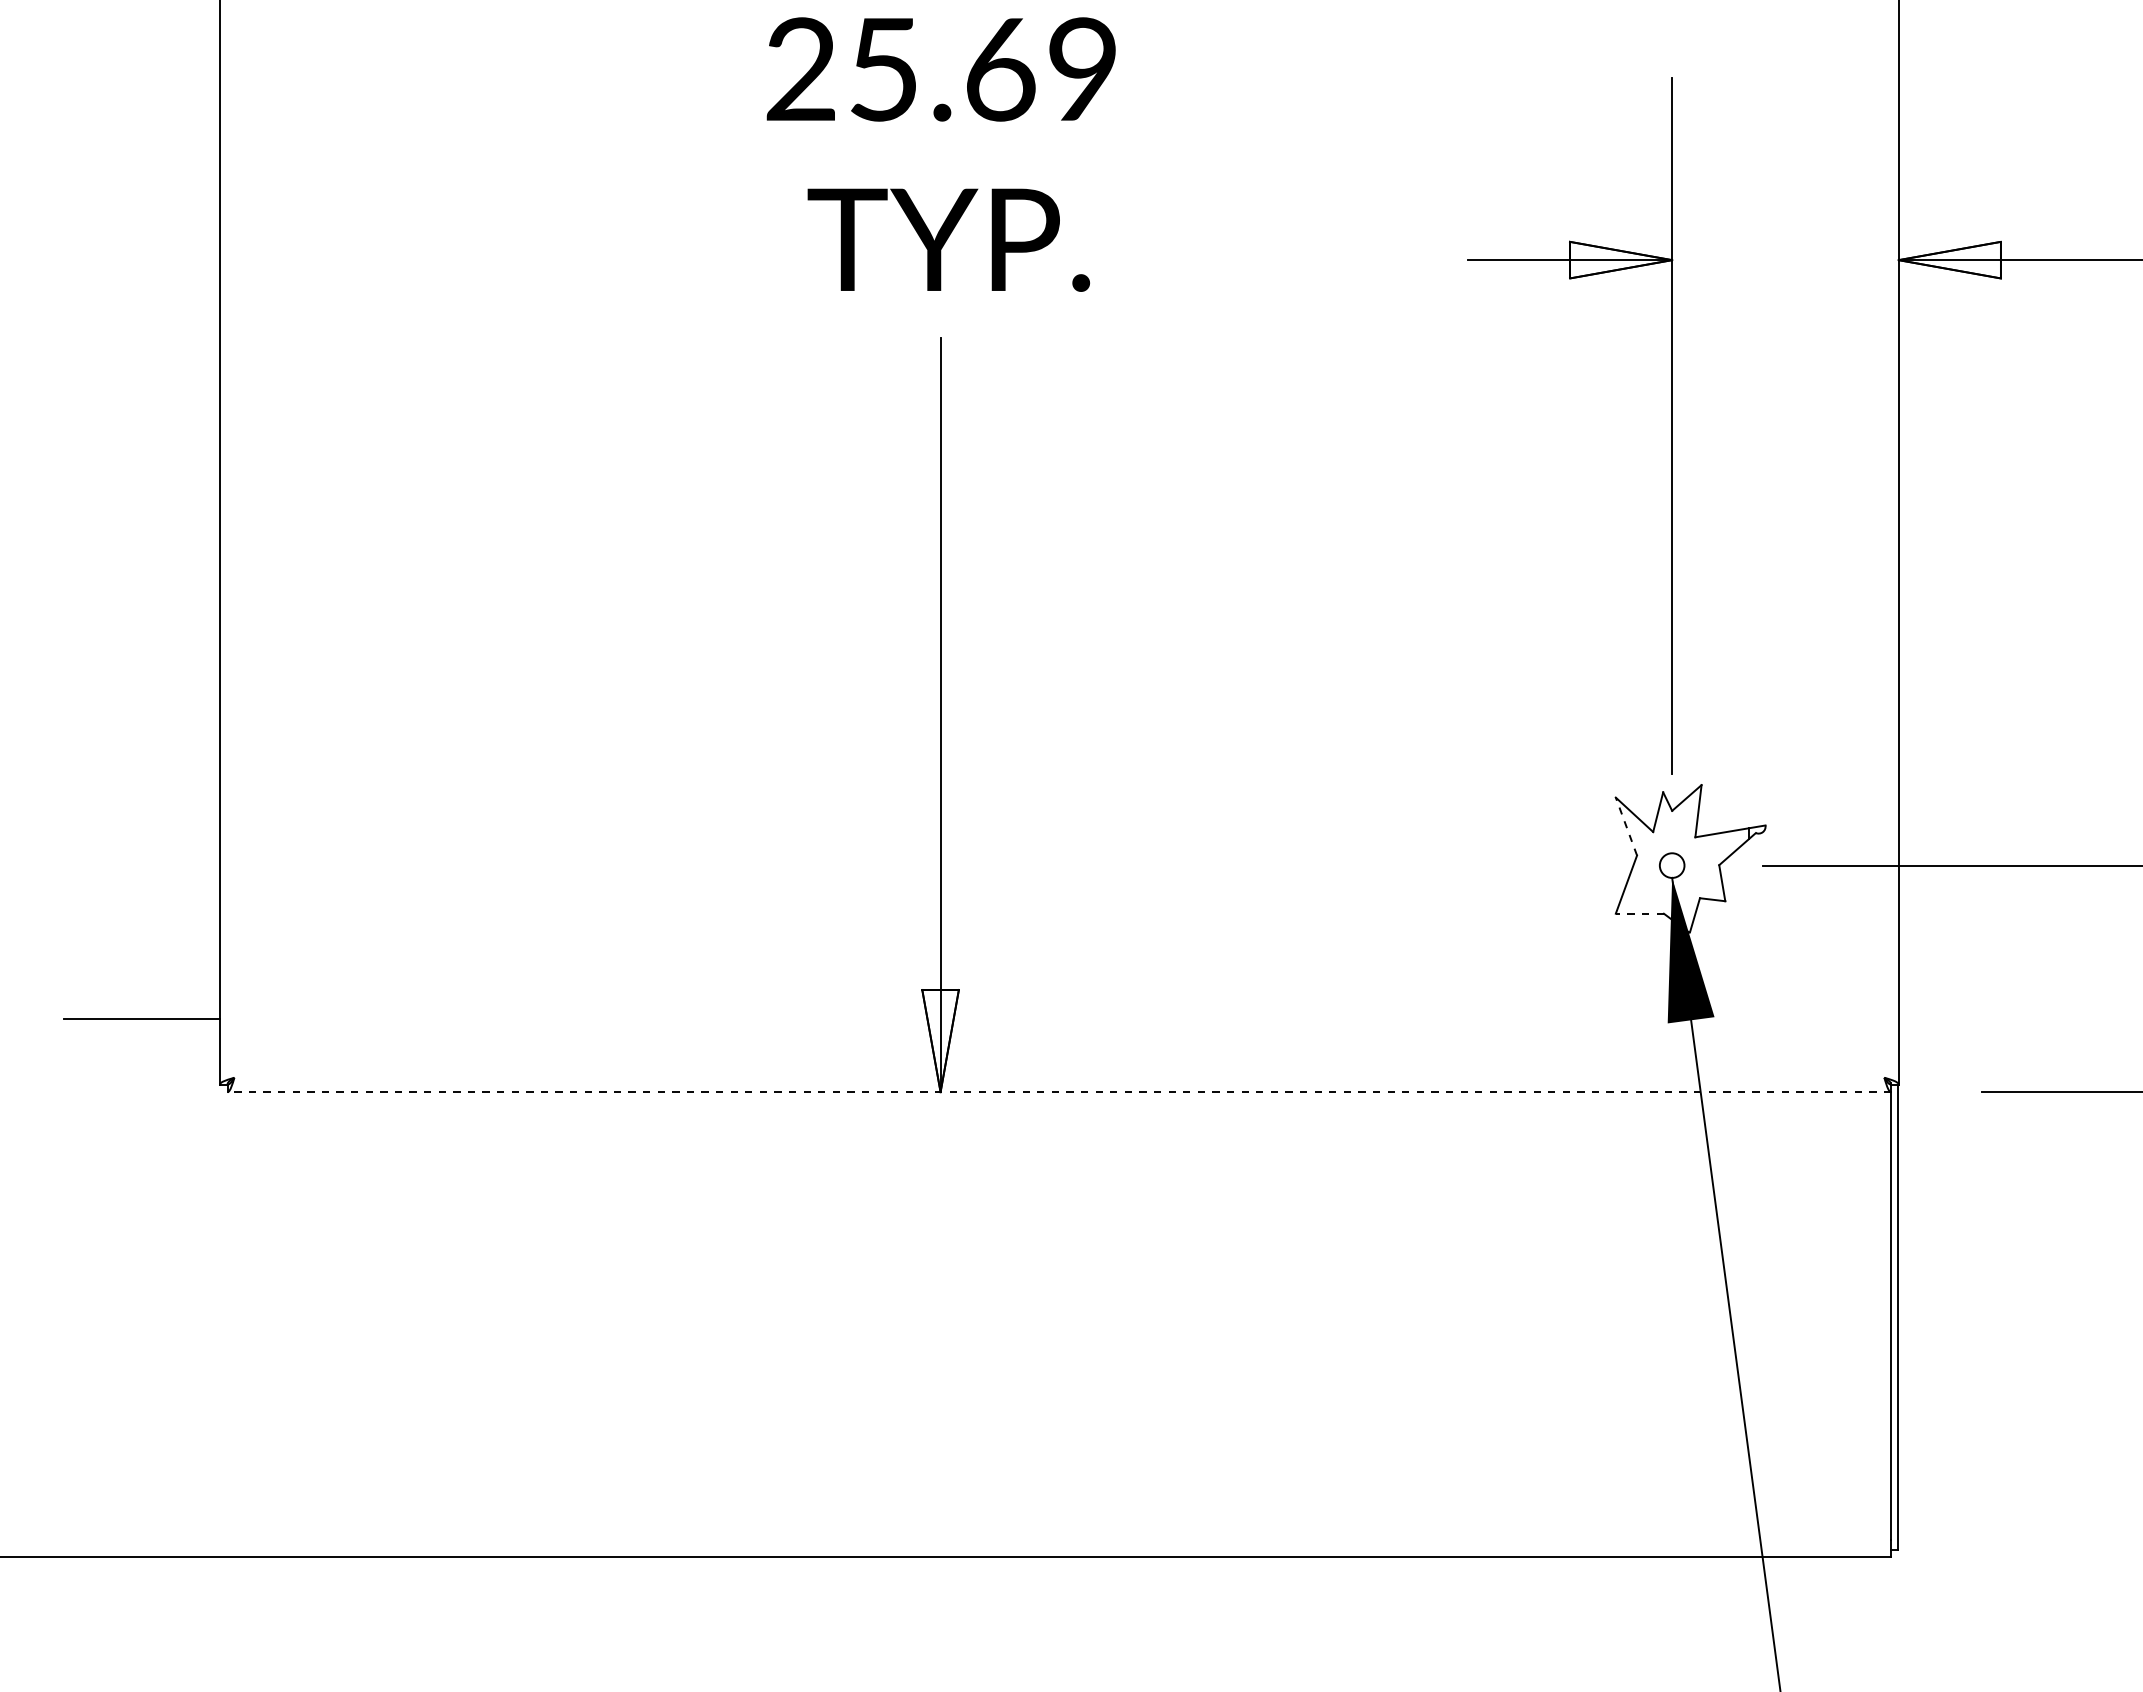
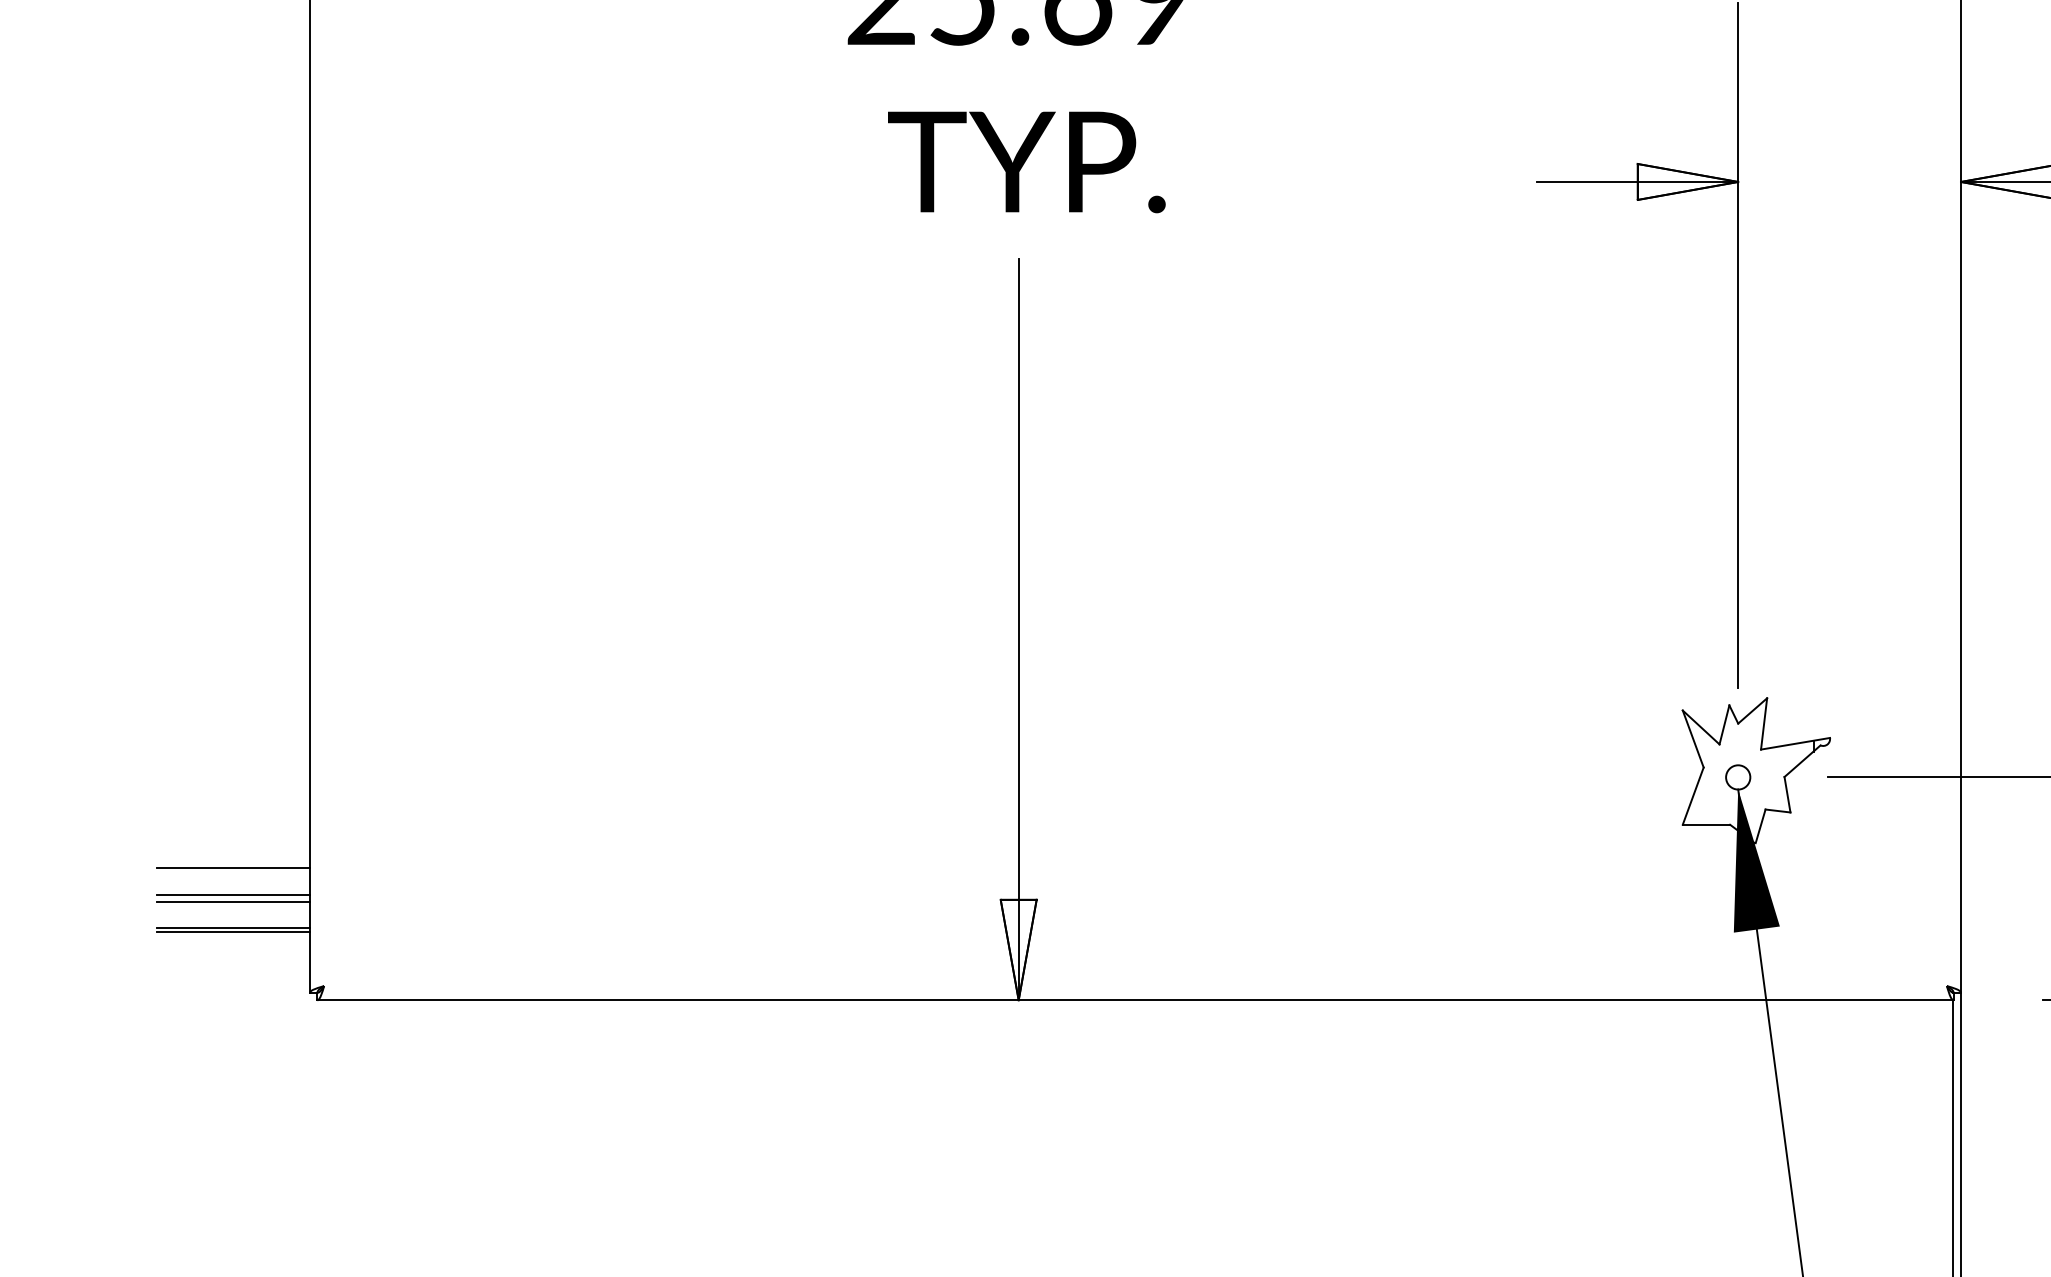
line: (1626, 826) -> (1693, 738), dashed -> solid
line: (1639, 913) -> (1706, 824), dashed -> solid
line: (141, 957) -> (232, 867), added
line: (141, 984) -> (232, 894), added
line: (141, 991) -> (232, 901), added
line: (141, 1022) -> (232, 931), added
line: (1059, 1092) -> (1135, 1000), dashed -> solid

